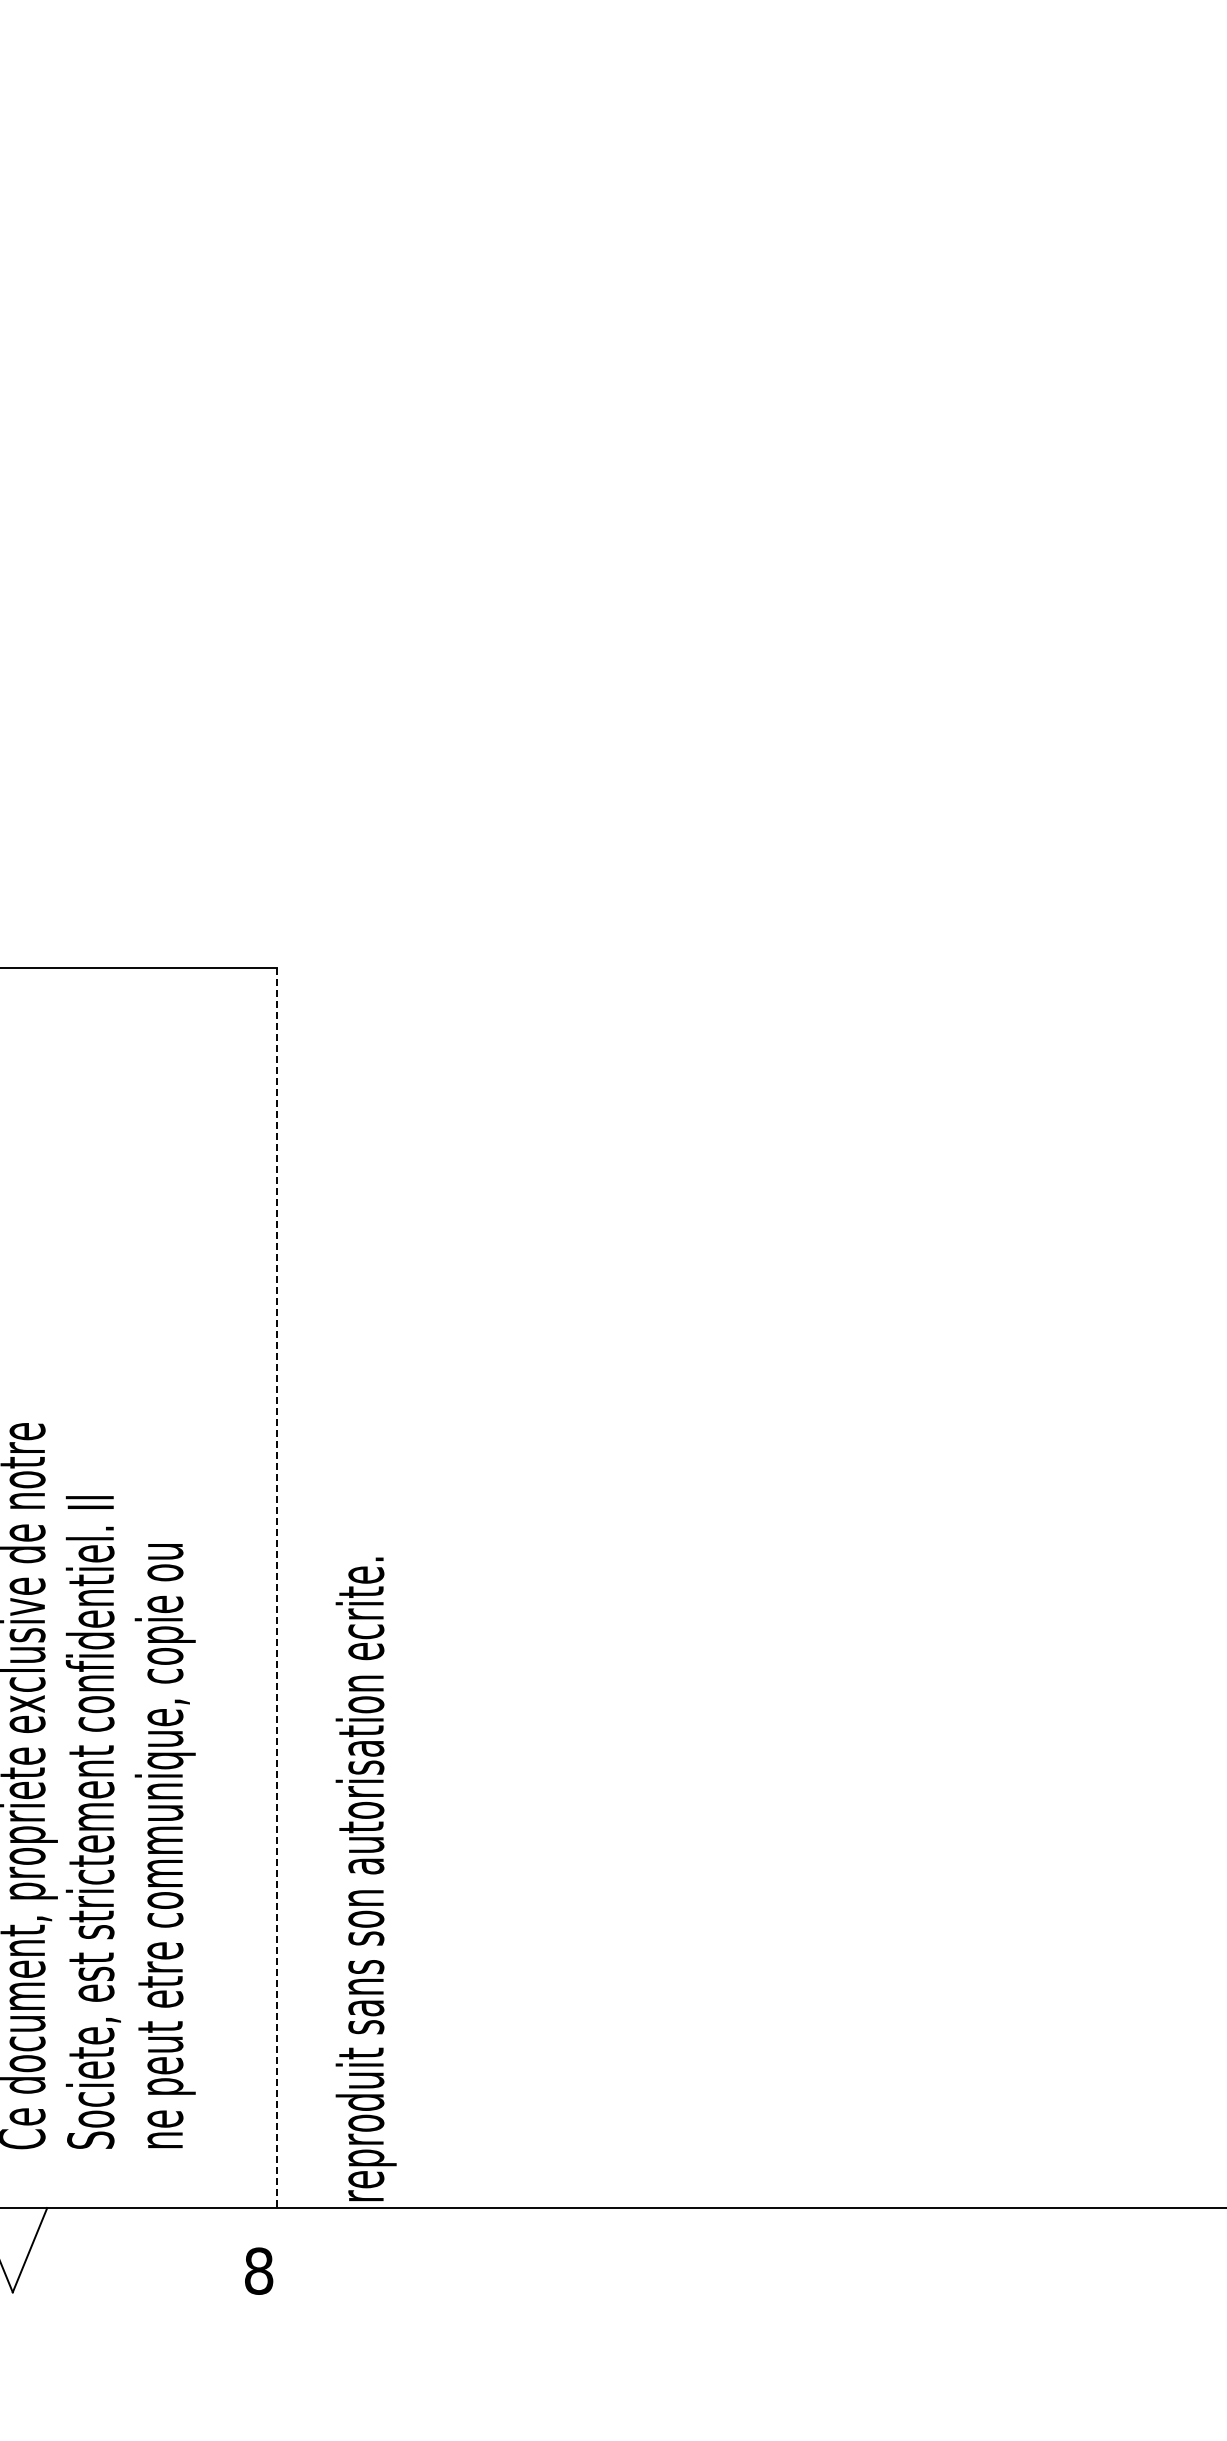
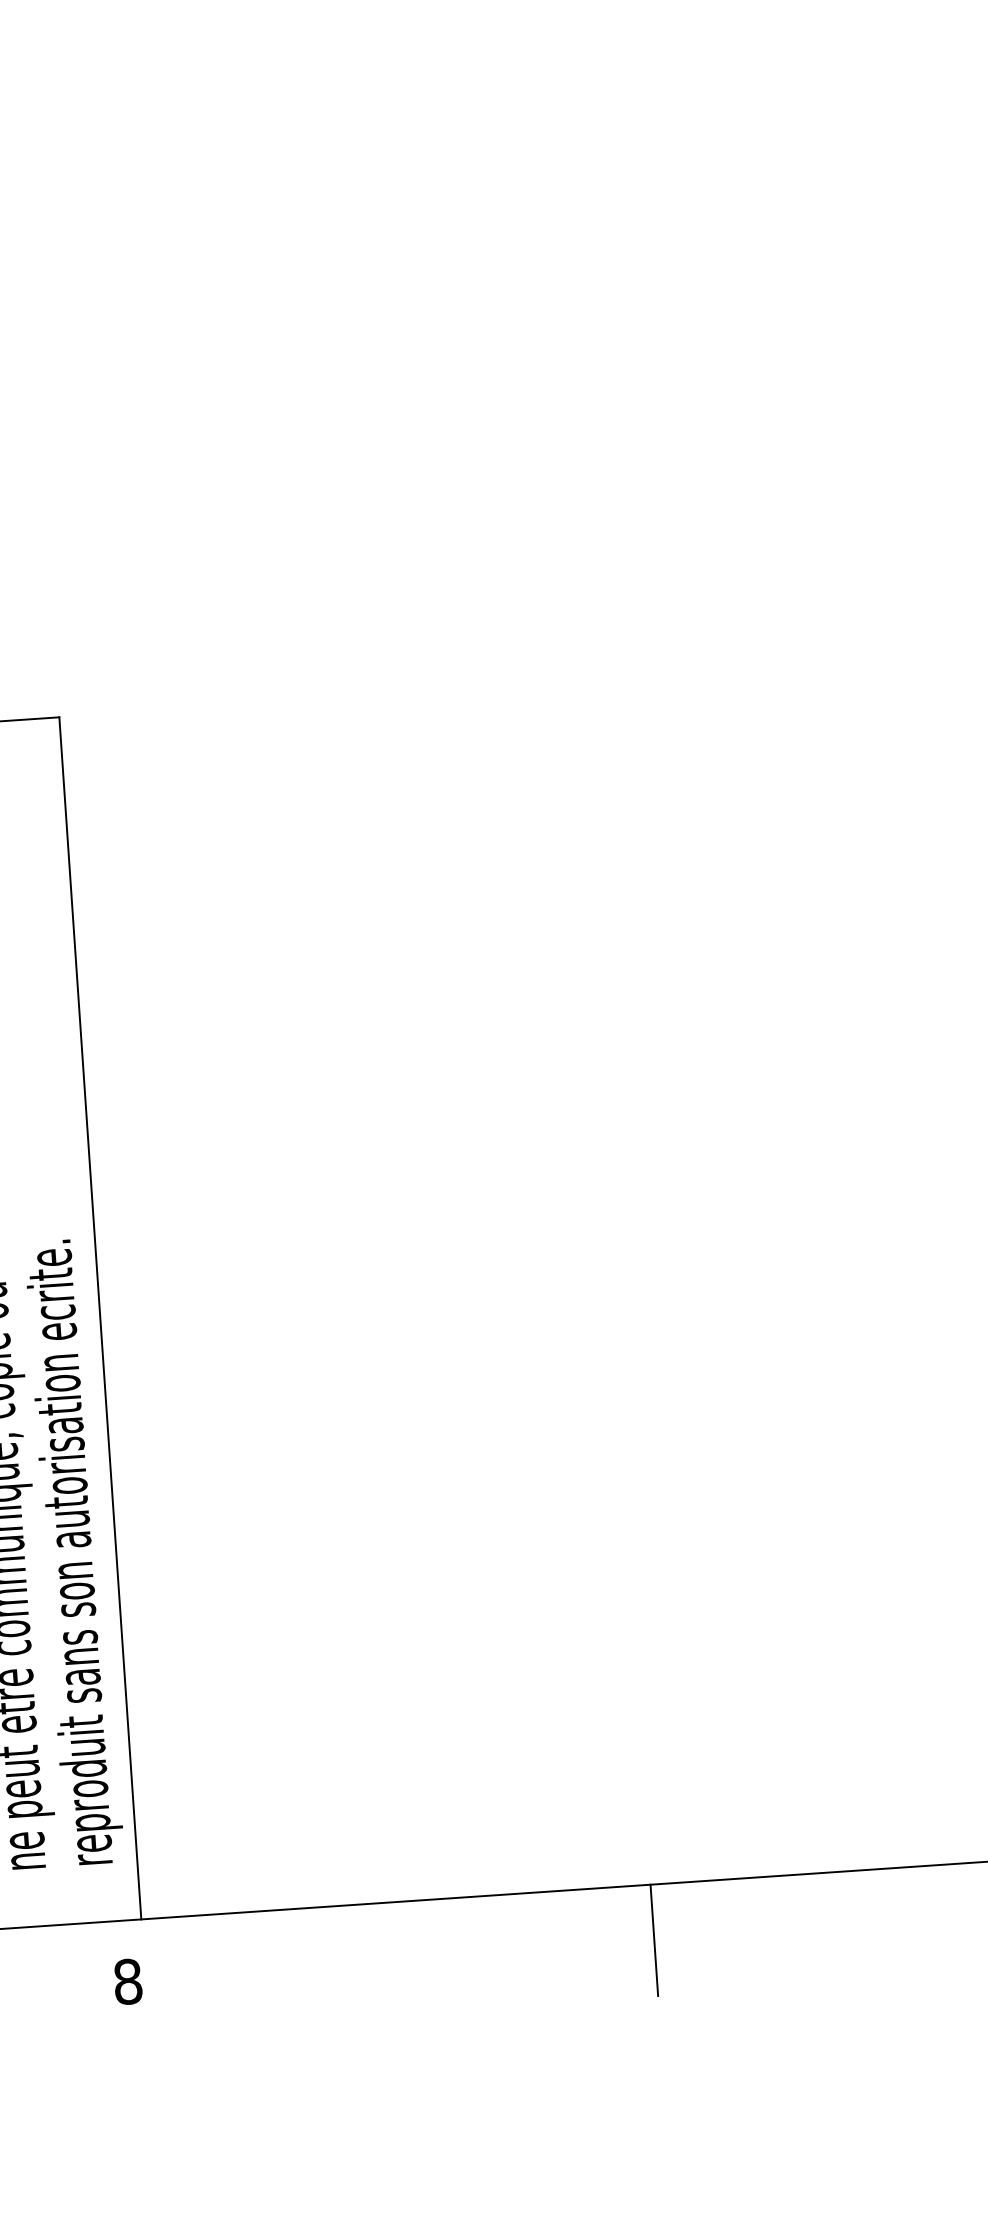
line: (276, 1588) -> (99, 1319), dashed -> solid
text: (365, 1879) -> (73, 1552), moved
line: (802, 2265) -> (654, 1940), added

